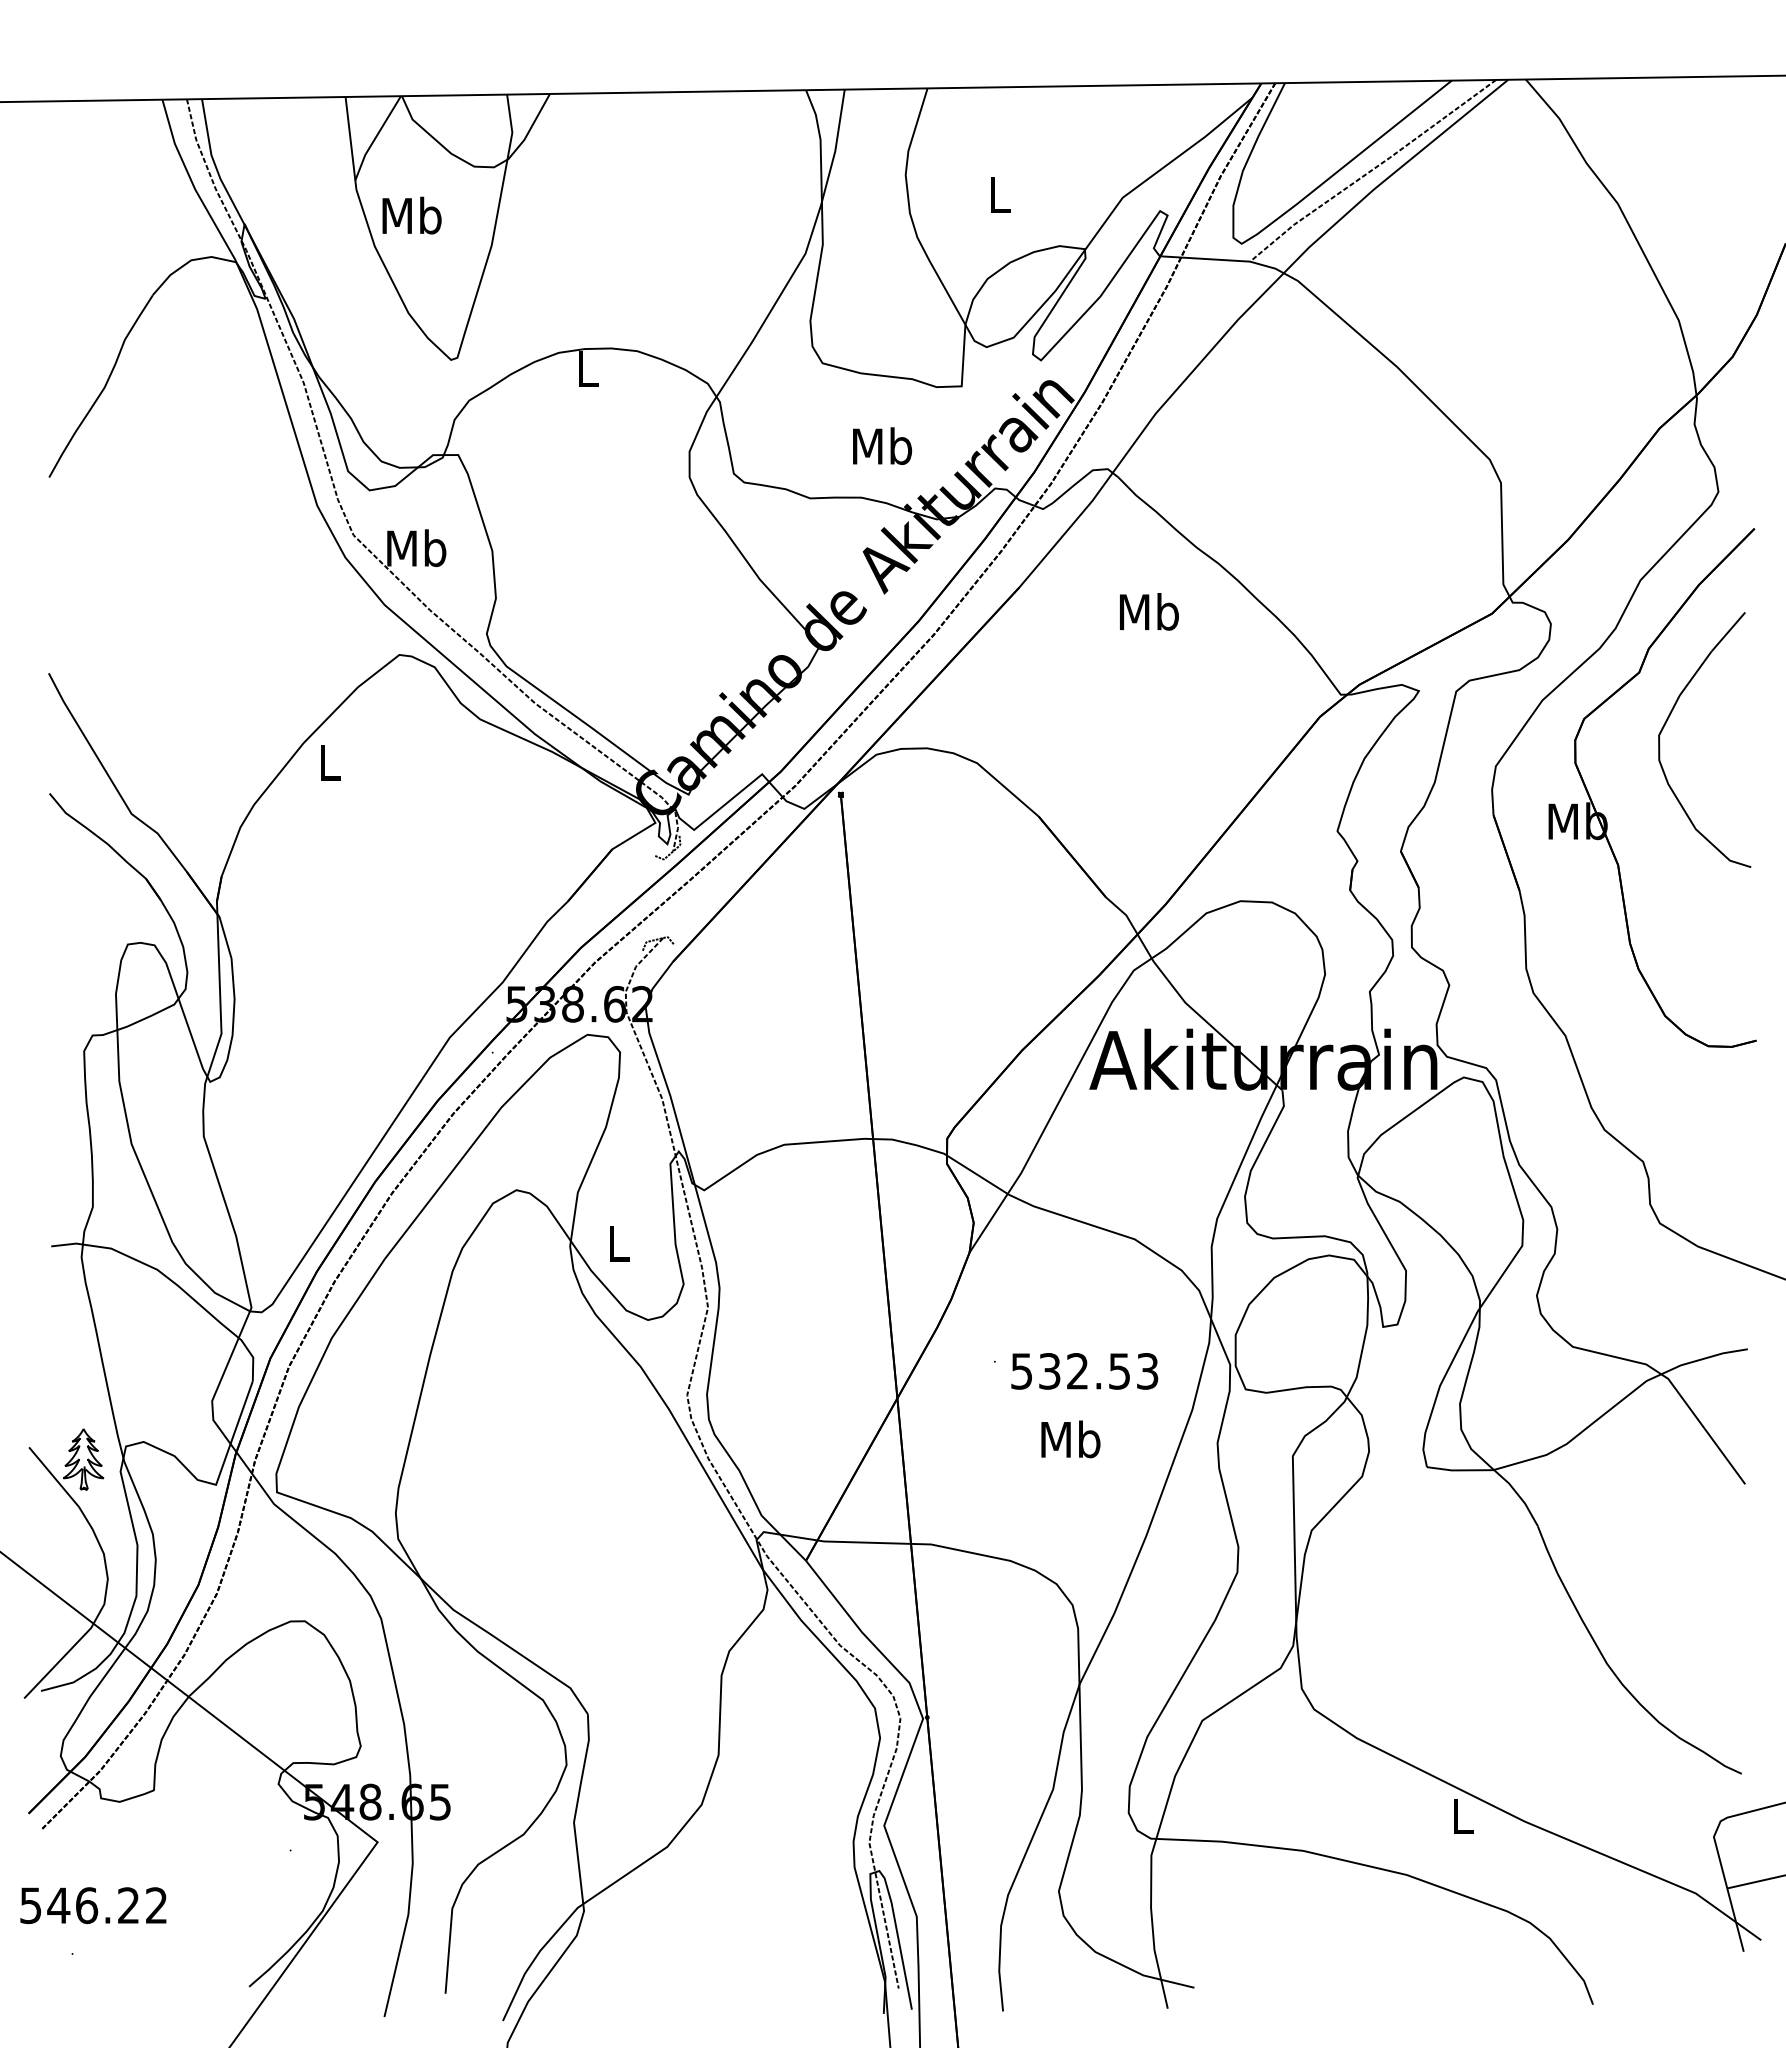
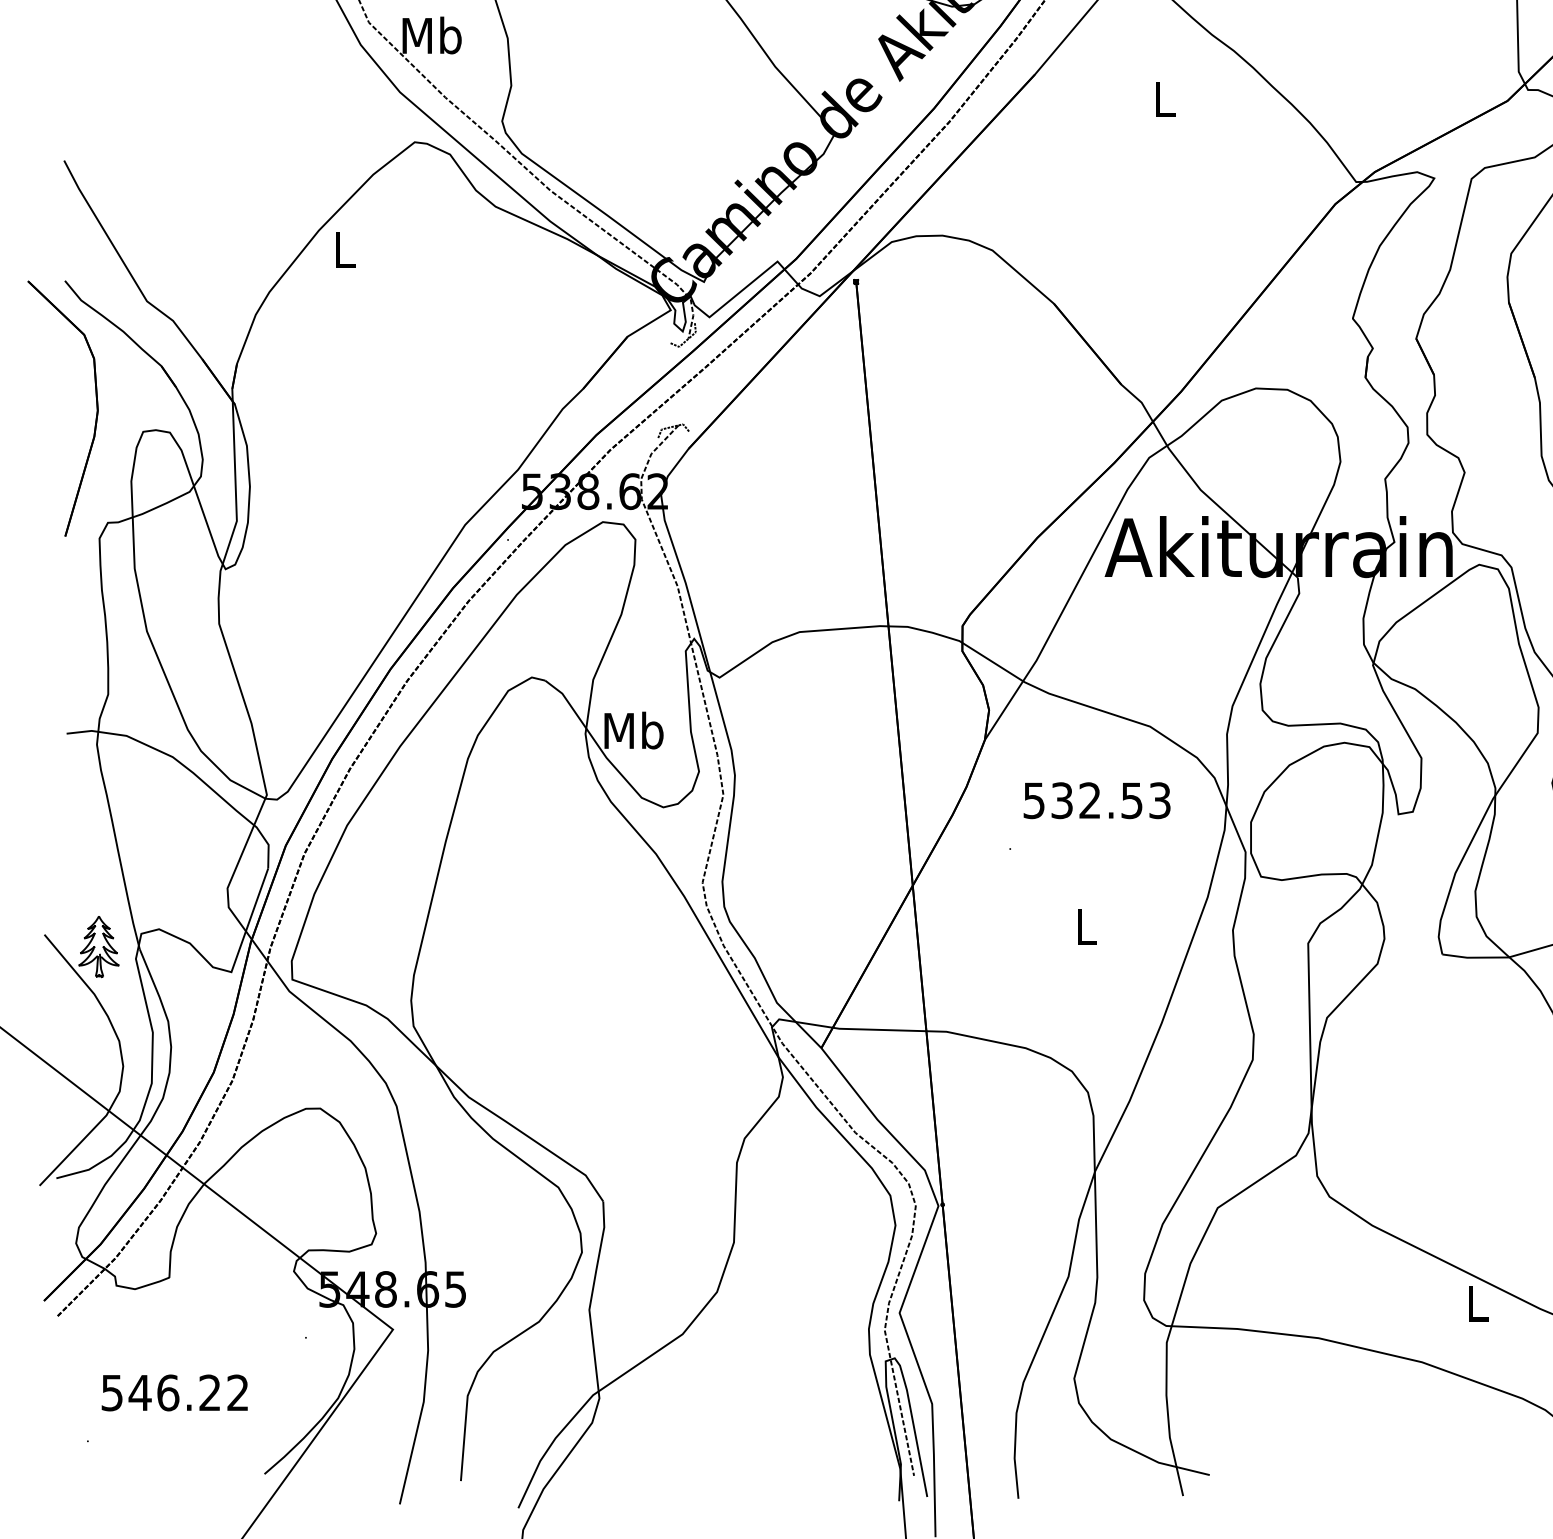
text: (1149, 611) -> (1164, 98), Mb -> L
part: (80, 915) -> (95, 402), added
text: (618, 1243) -> (633, 730), L -> Mb
text: (1084, 1371) -> (1096, 800), moved
text: (1070, 1439) -> (1085, 926), Mb -> L
text: (93, 1905) -> (174, 1392), moved

